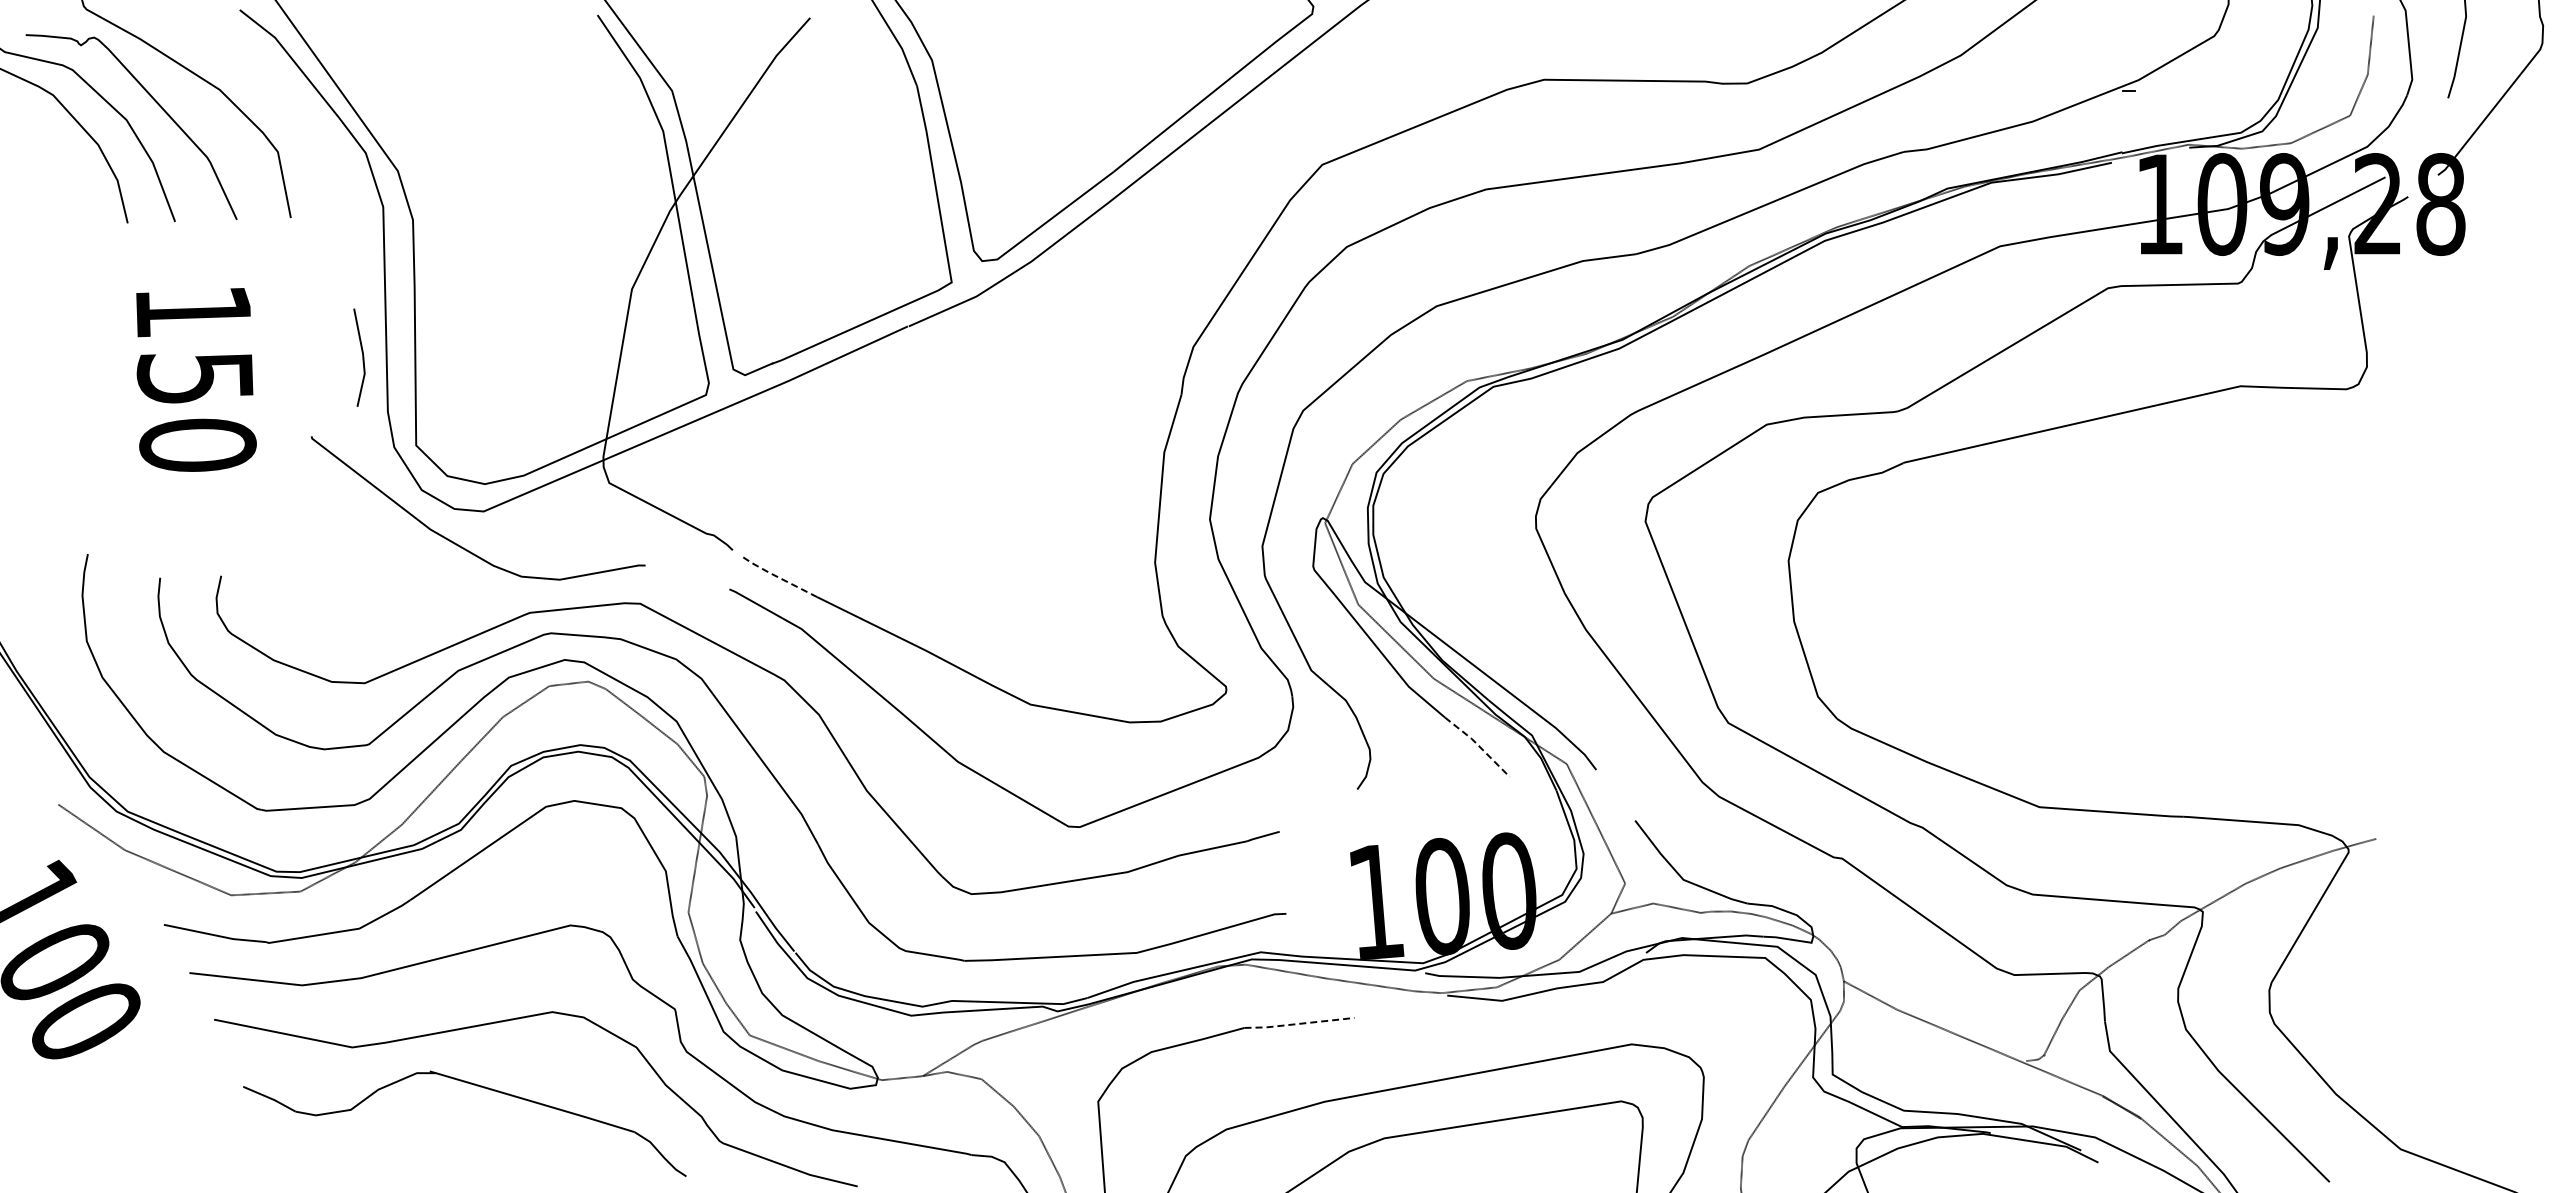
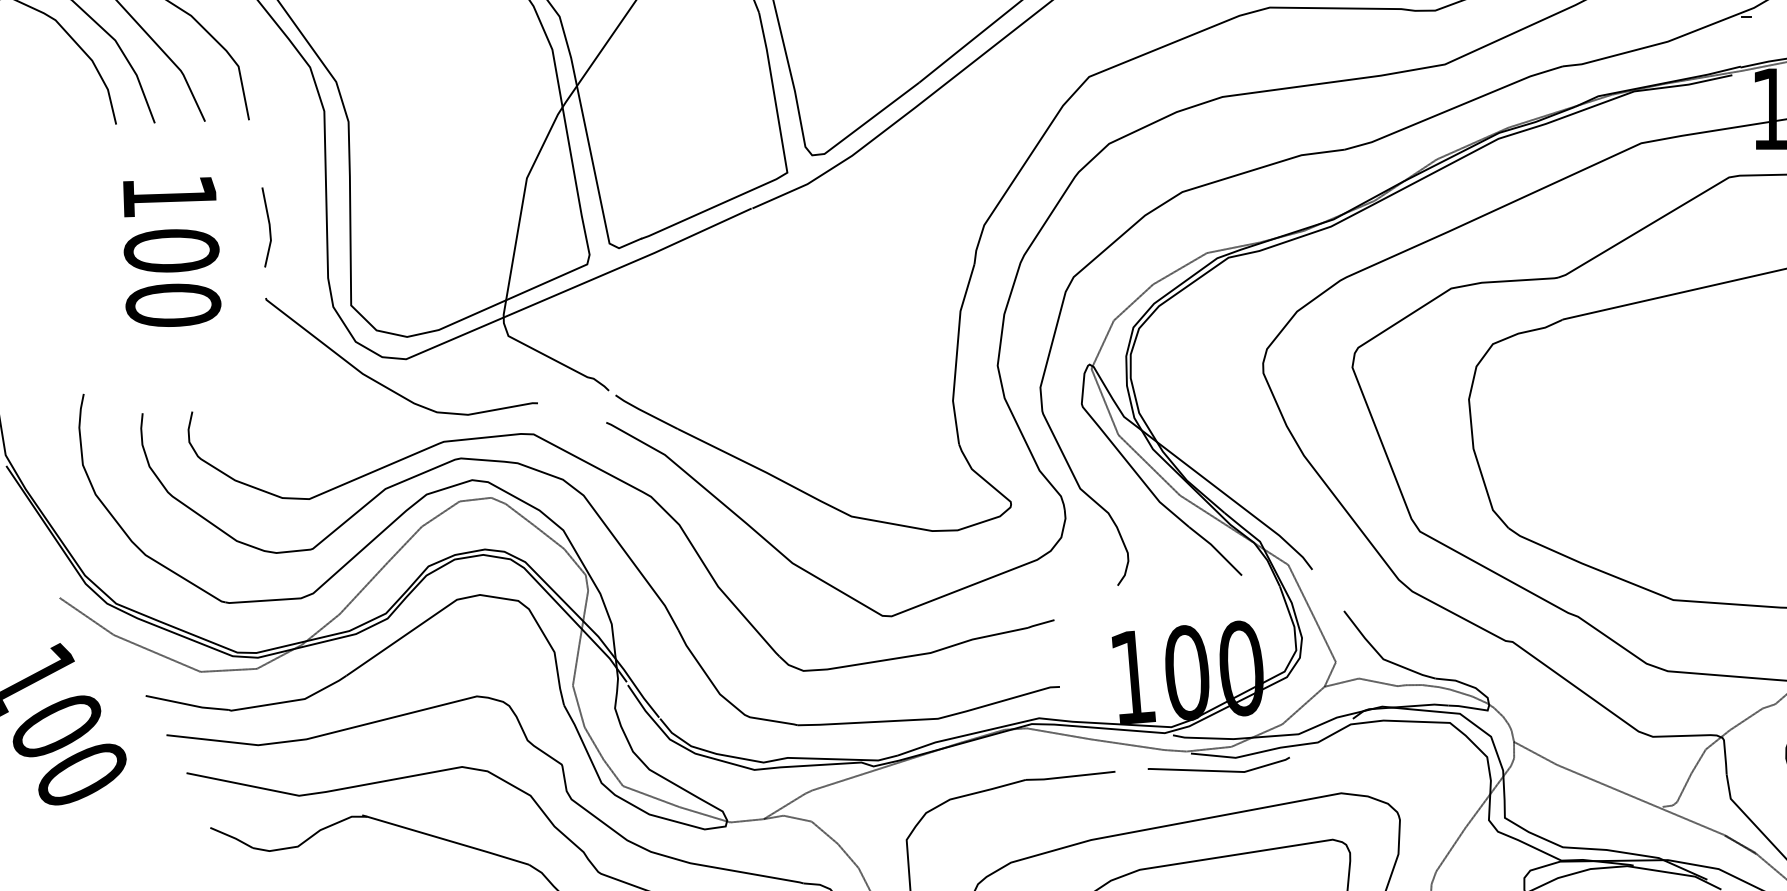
line: (362, 357) -> (269, 227), moved
text: (195, 377) -> (171, 250), 150 -> 100
line: (777, 576) -> (645, 412), dashed -> solid
line: (1478, 745) -> (1216, 549), dashed -> solid
line: (1481, 1016) -> (1218, 770), added
line: (1299, 1023) -> (1070, 776), dashed -> solid

